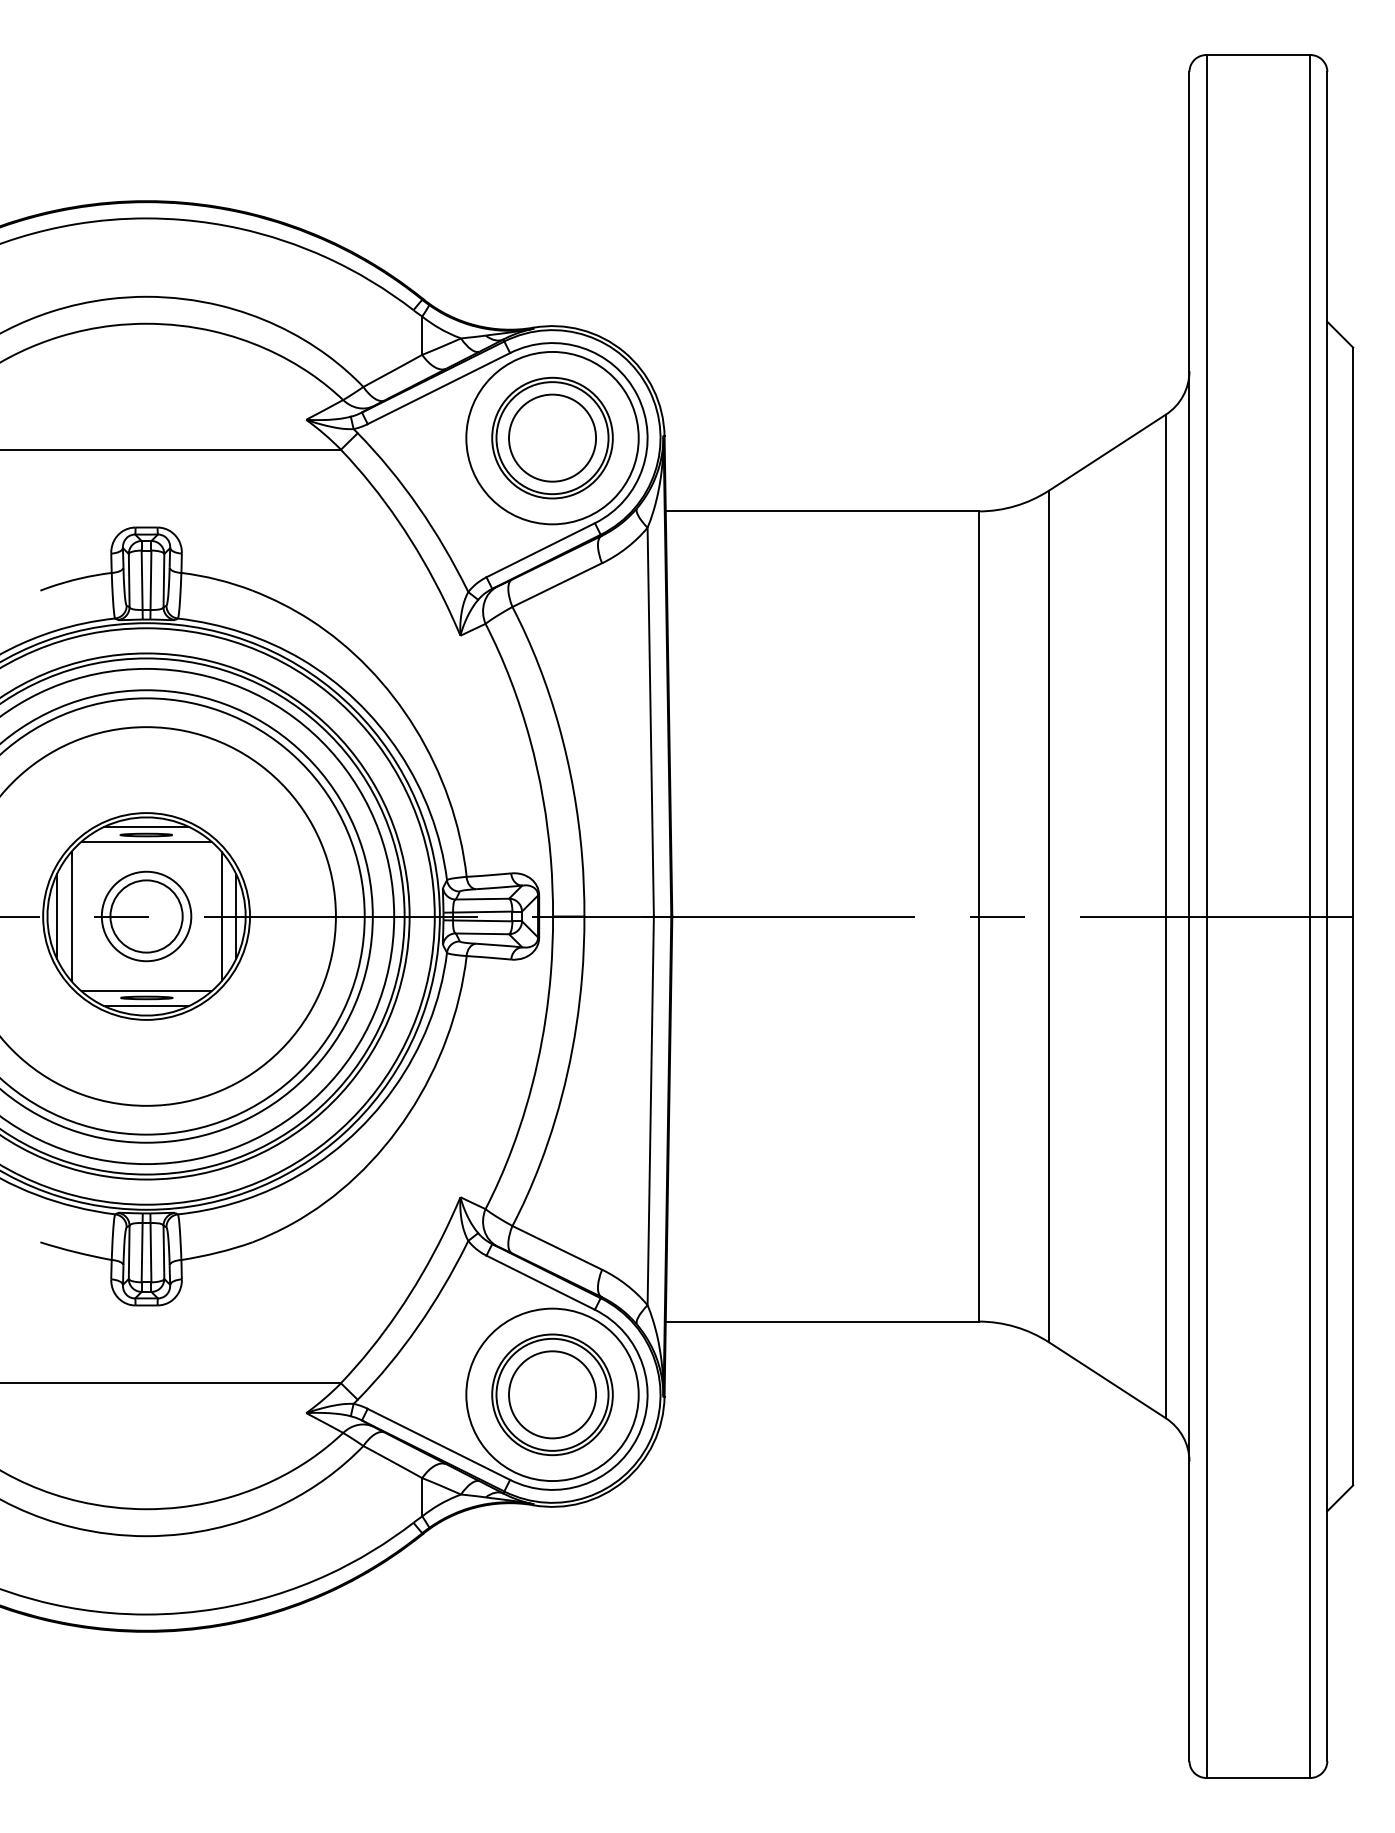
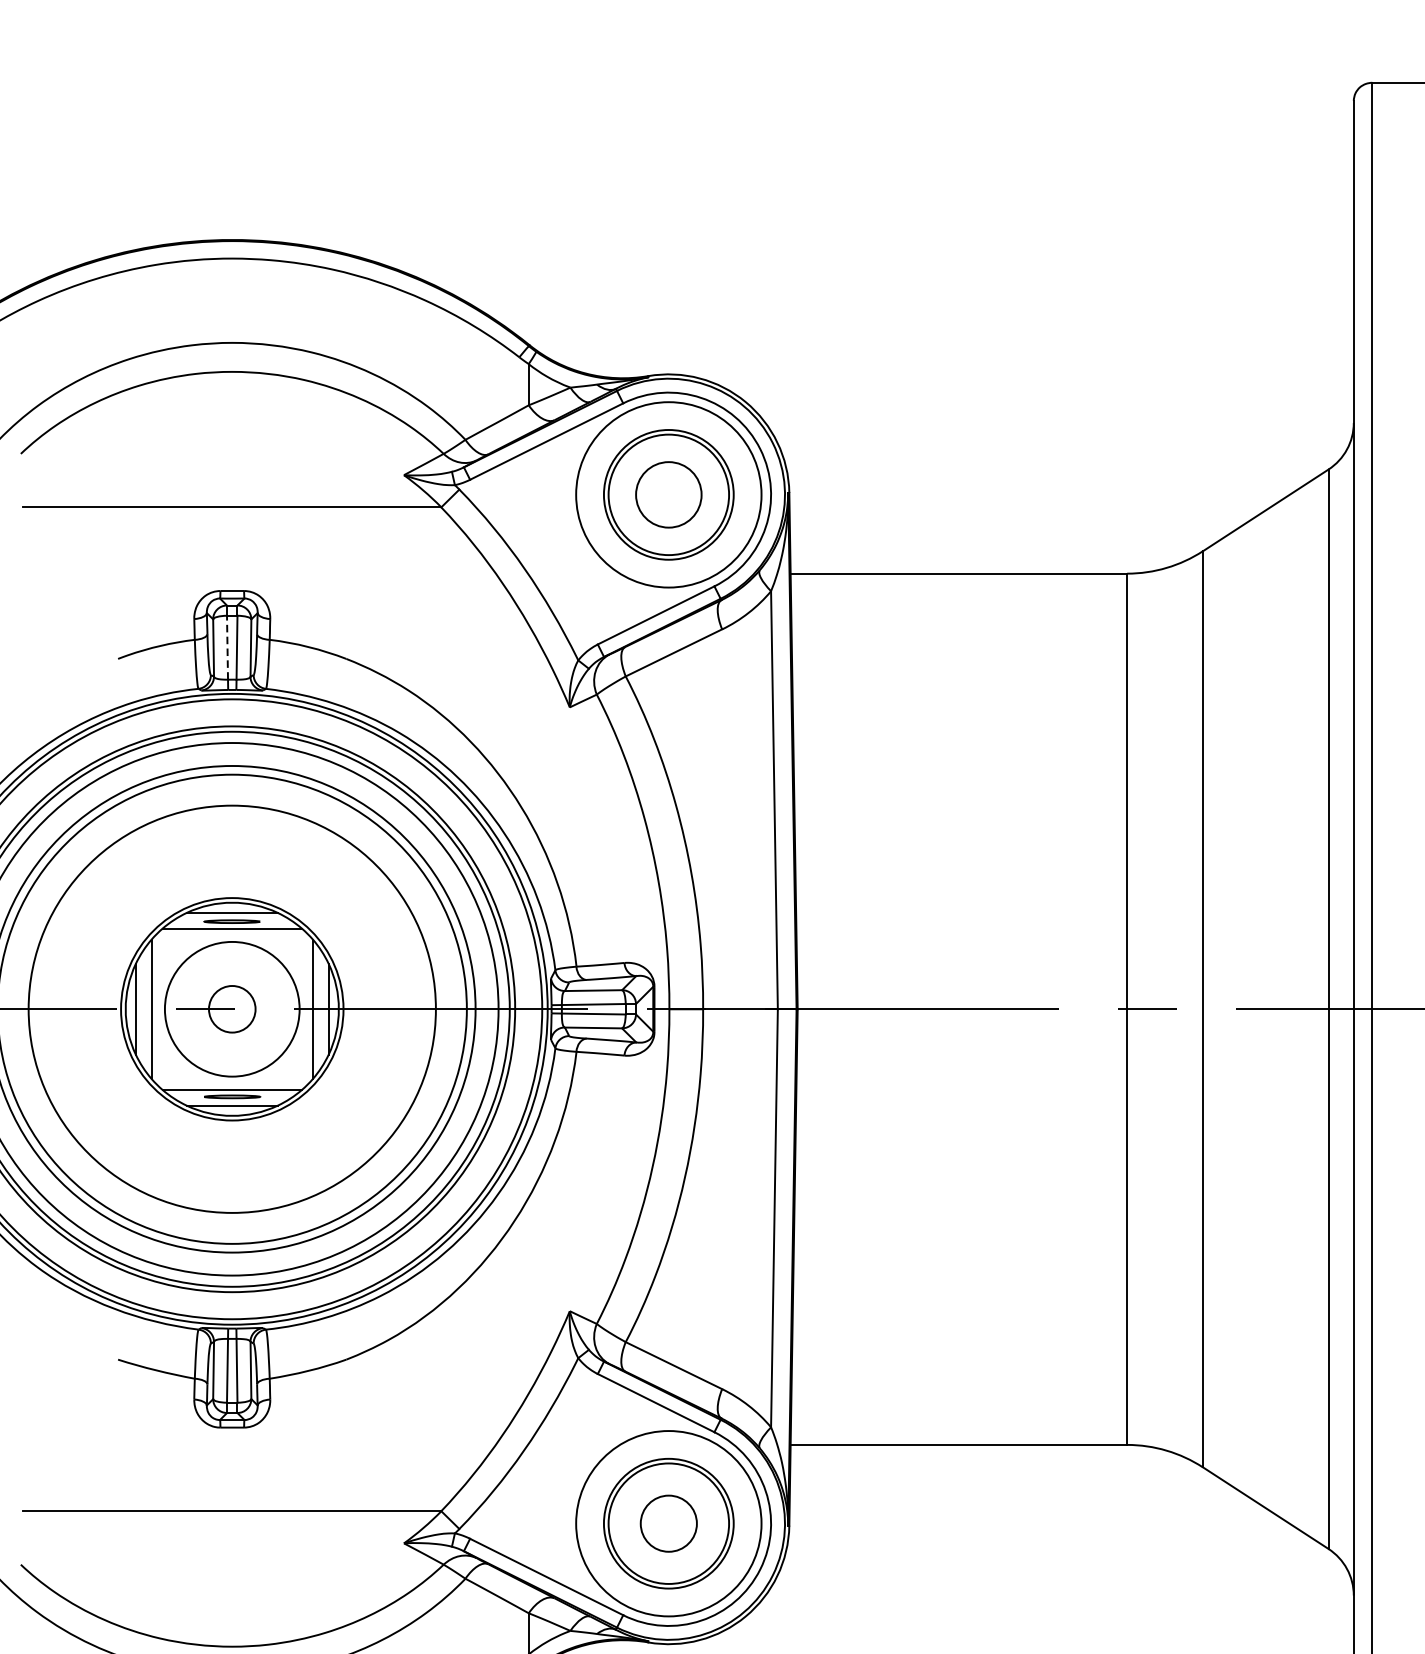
circle: (552, 437) -> (668, 494), size x0.7
line: (142, 580) -> (227, 647), solid -> dashed
circle: (146, 916) -> (232, 1009), size x0.6
circle: (146, 916) -> (232, 1009), size x1.4
circle: (552, 1394) -> (668, 1523), size x0.6

